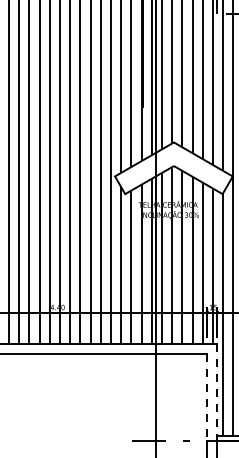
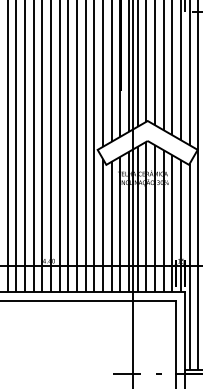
line: (217, 392) -> (184, 333), dashed -> solid
line: (207, 397) -> (176, 337), dashed -> solid

